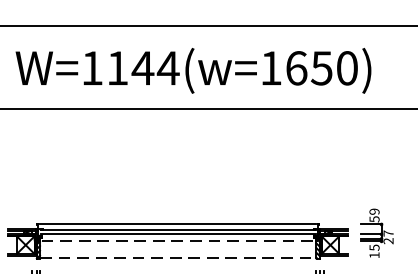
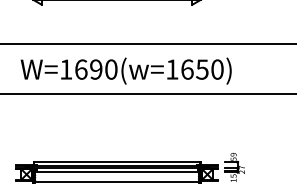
text: (143, 68) -> (96, 69), W=1144(w=1650) -> W=1690(w=1650)
line: (178, 241) -> (117, 172), dashed -> solid
line: (178, 258) -> (117, 182), dashed -> solid

